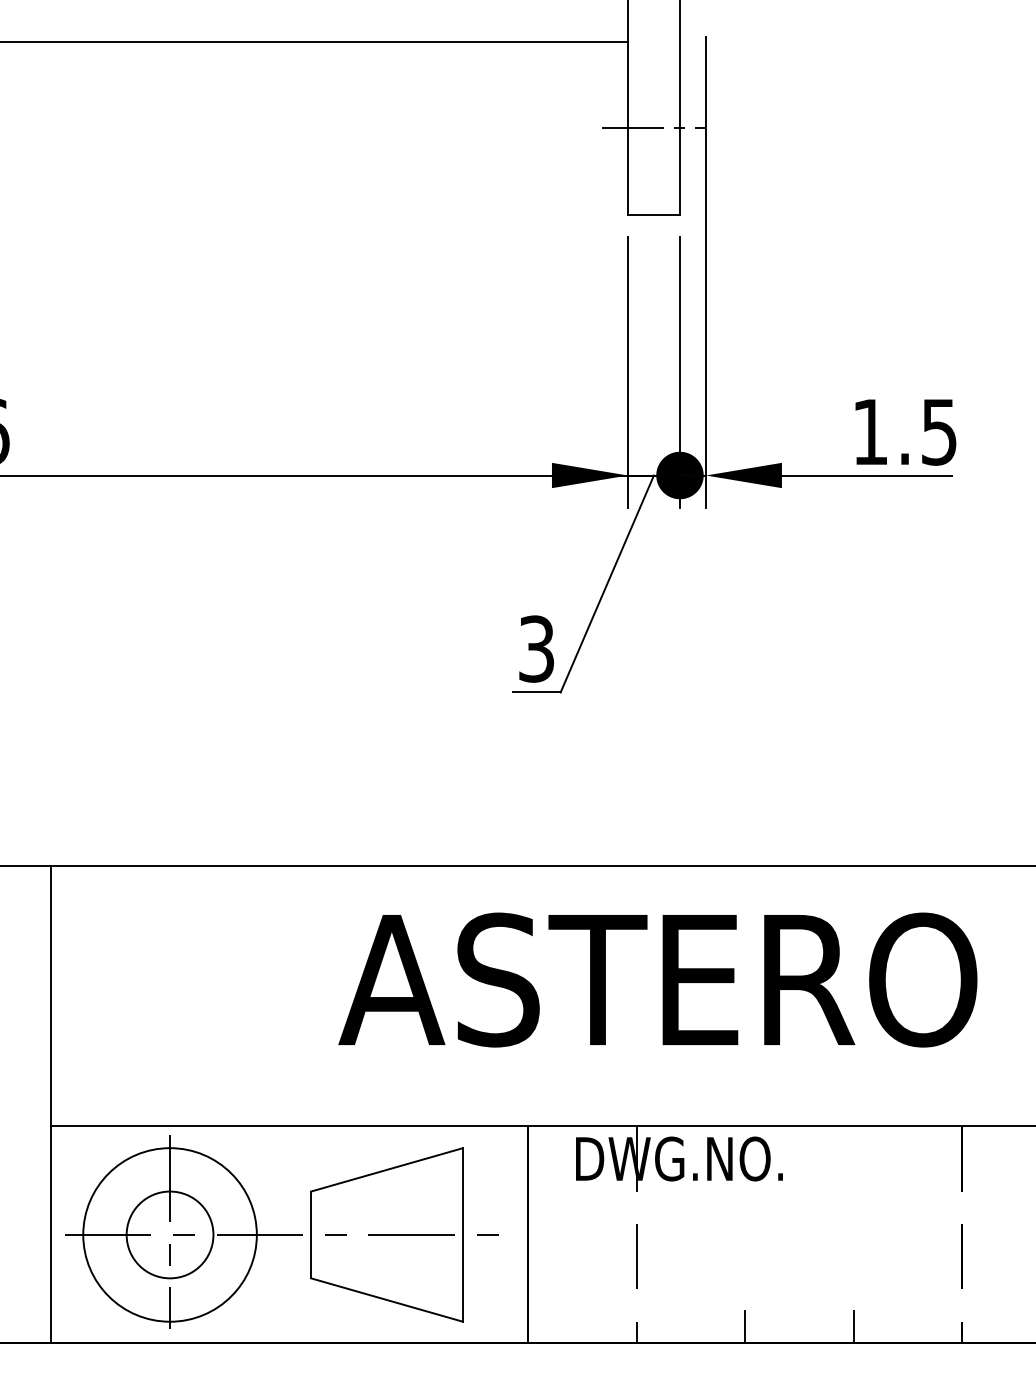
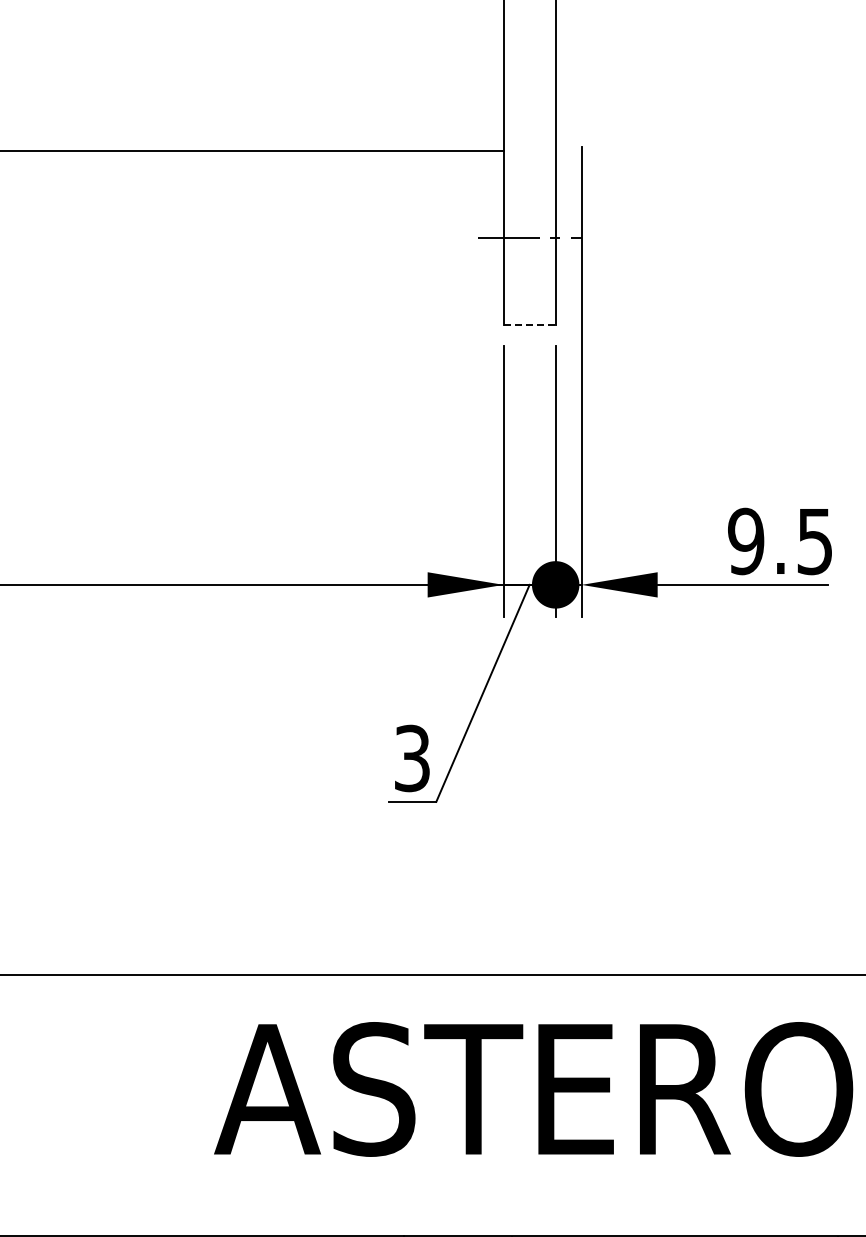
line: (654, 215) -> (530, 324), solid -> dashed
text: (870, 431) -> (746, 540), 1.5 -> 9.5

